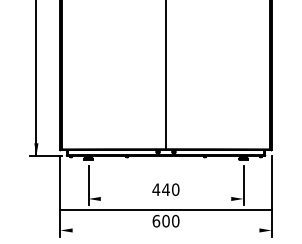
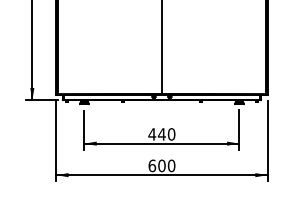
line: (165, 198) -> (161, 143), added
line: (165, 210) -> (161, 175), moved

